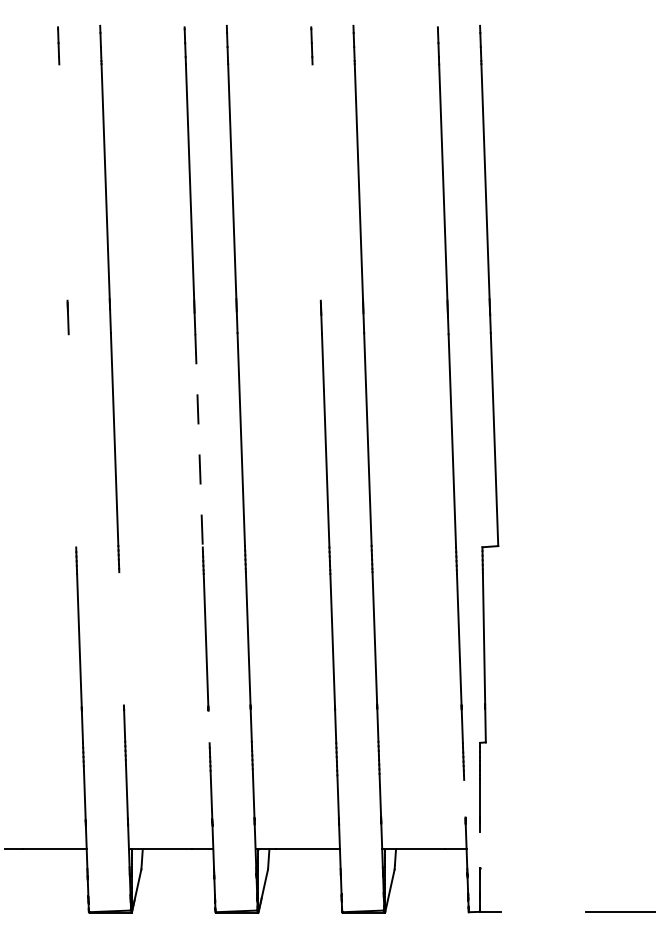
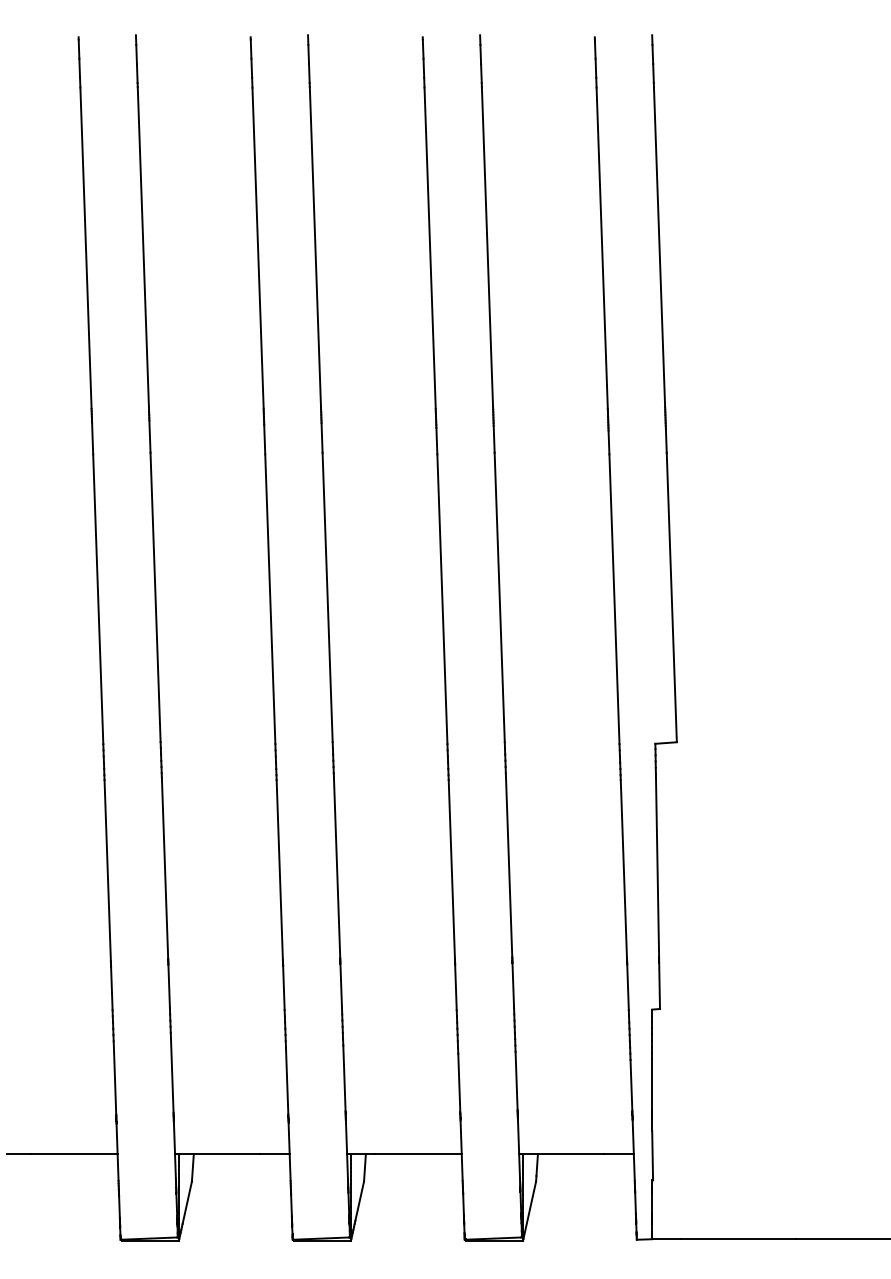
line: (63, 182) -> (86, 248), added
line: (316, 182) -> (429, 248), added
line: (72, 440) -> (98, 598), added
line: (199, 440) -> (270, 598), dashed -> solid
line: (121, 638) -> (164, 867), added
line: (208, 726) -> (283, 987), added
line: (464, 798) -> (630, 1085), added
line: (480, 850) -> (652, 1155), added
line: (543, 911) -> (738, 1238), added

